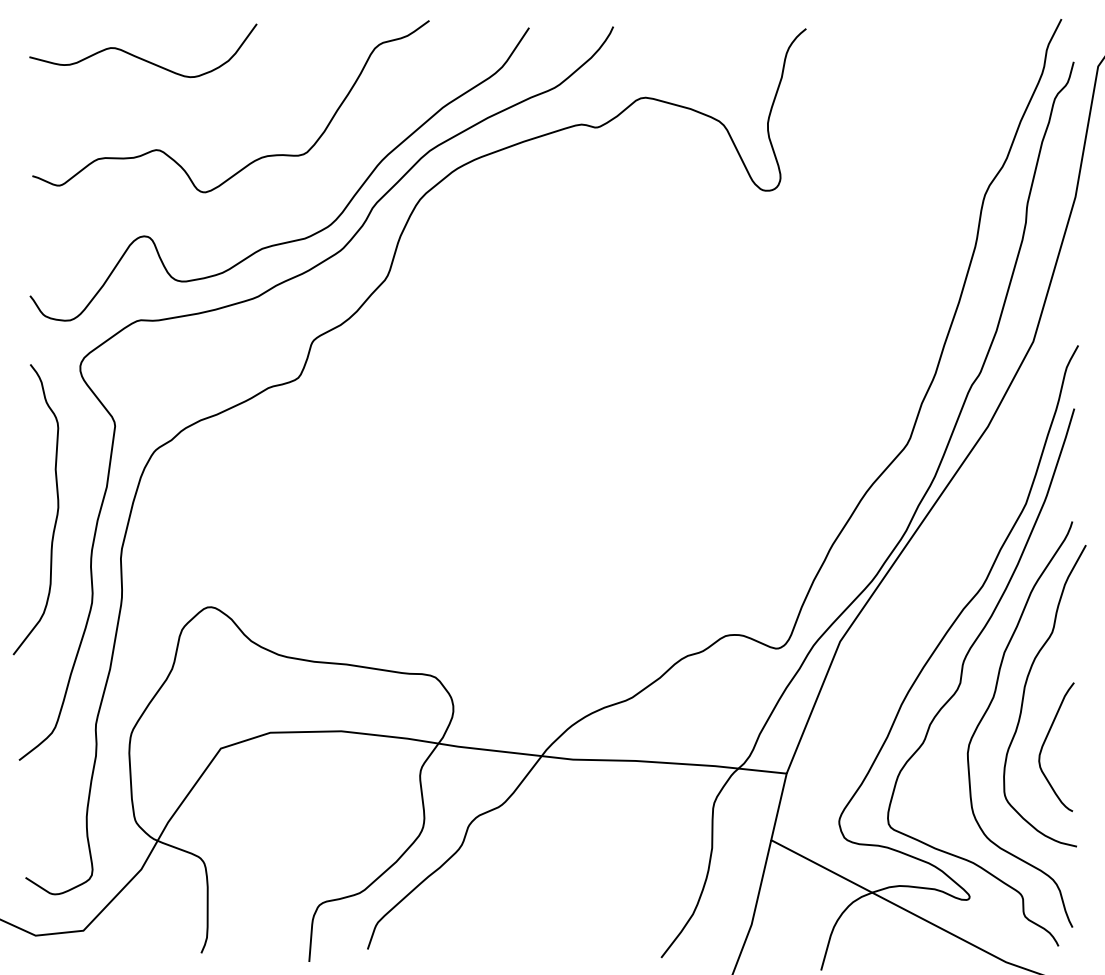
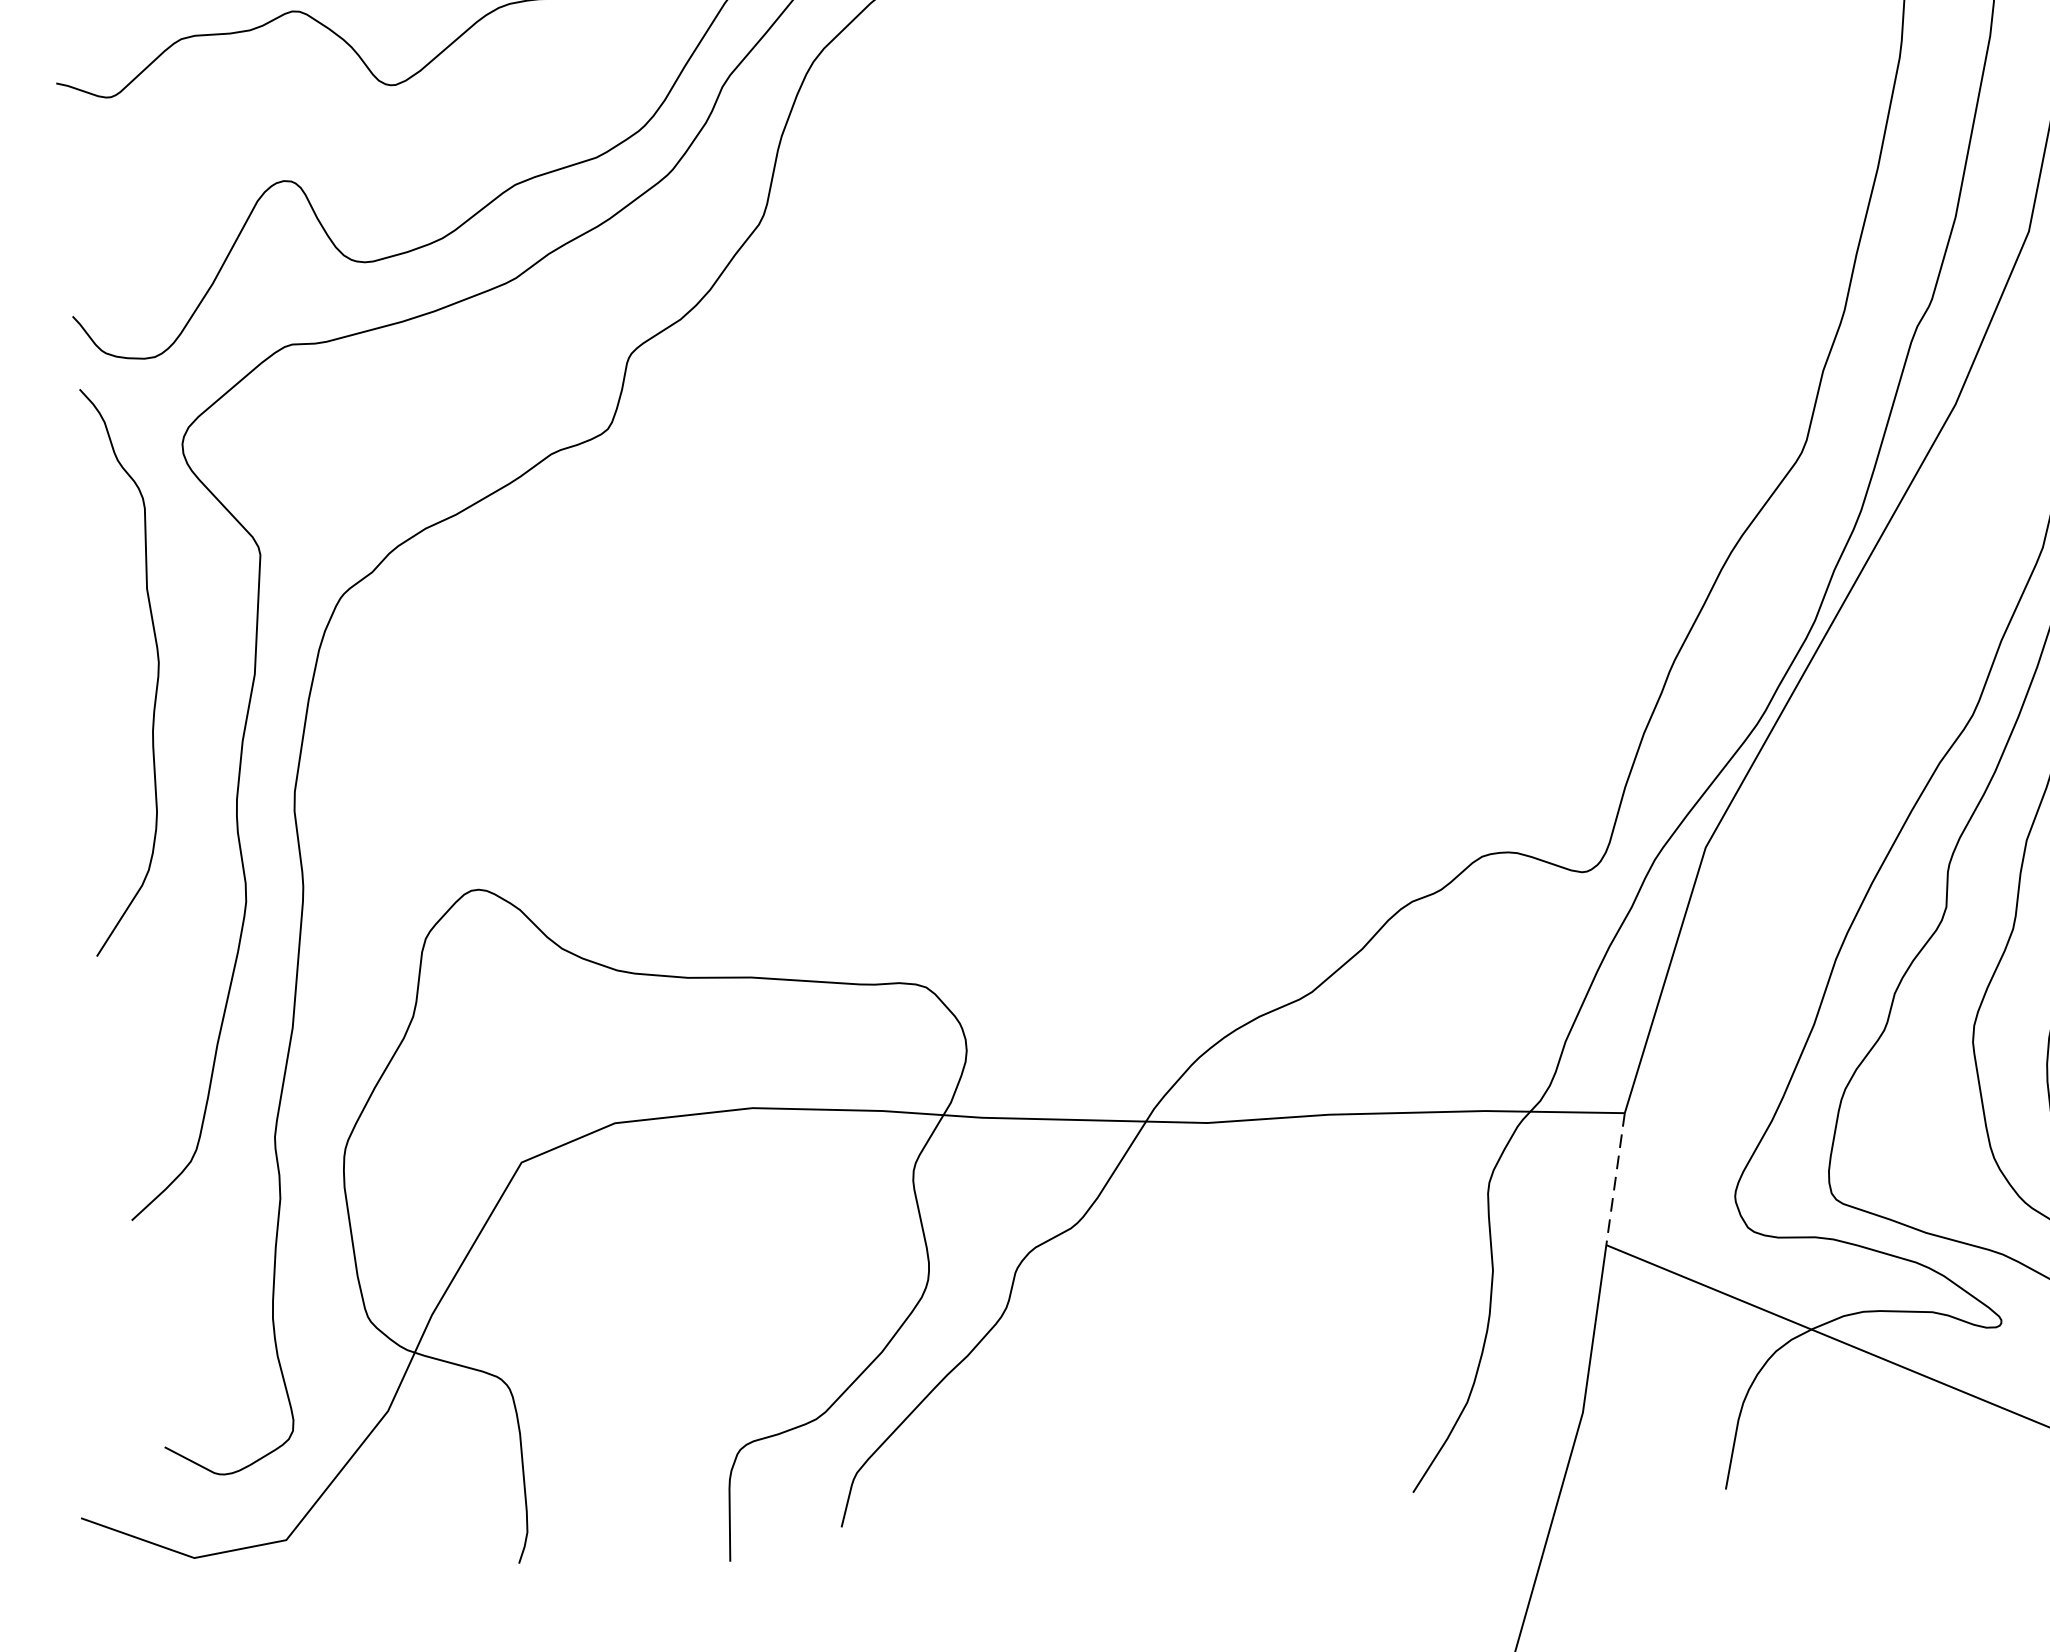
curve: (56, 512) -> (156, 672), moved
line: (778, 807) -> (1614, 1180), solid -> dashed

